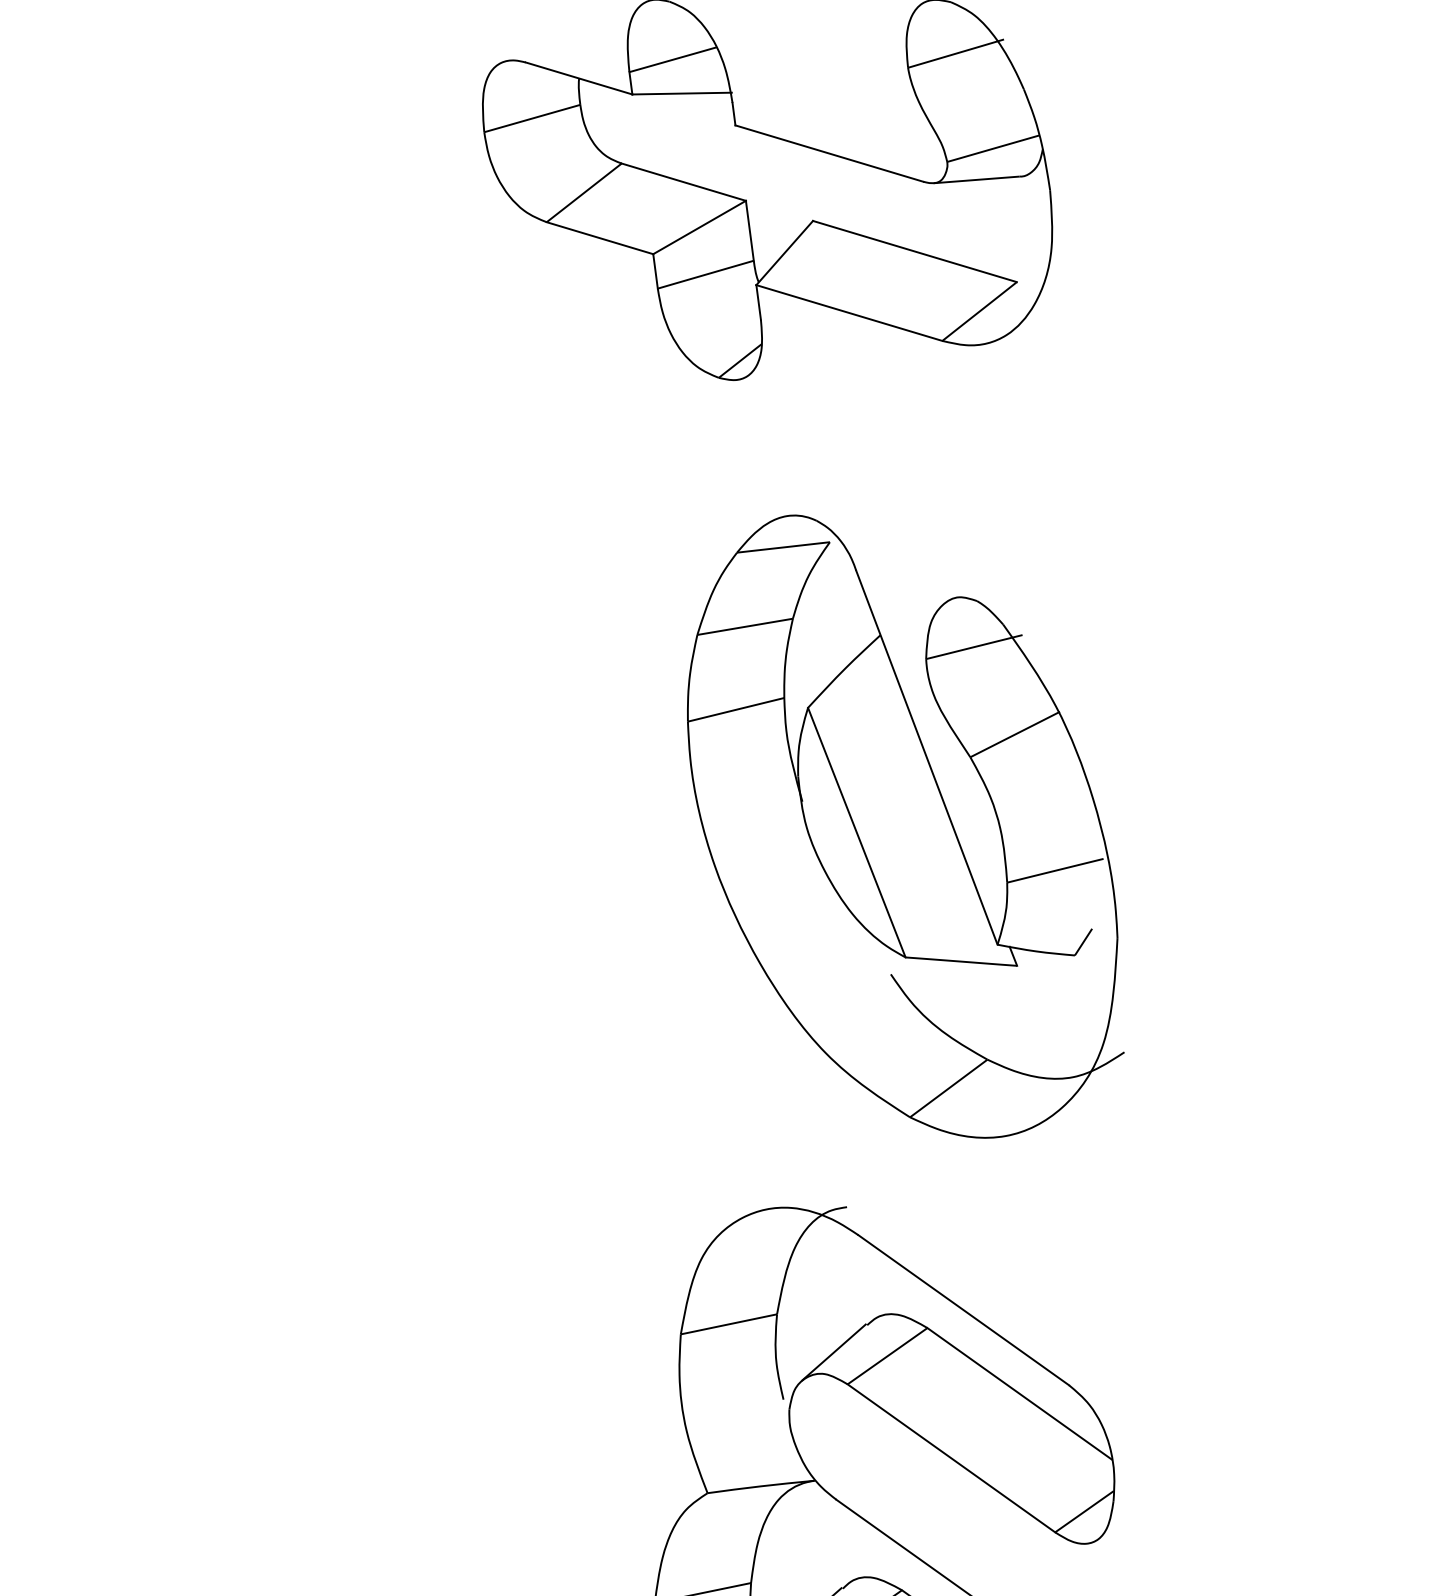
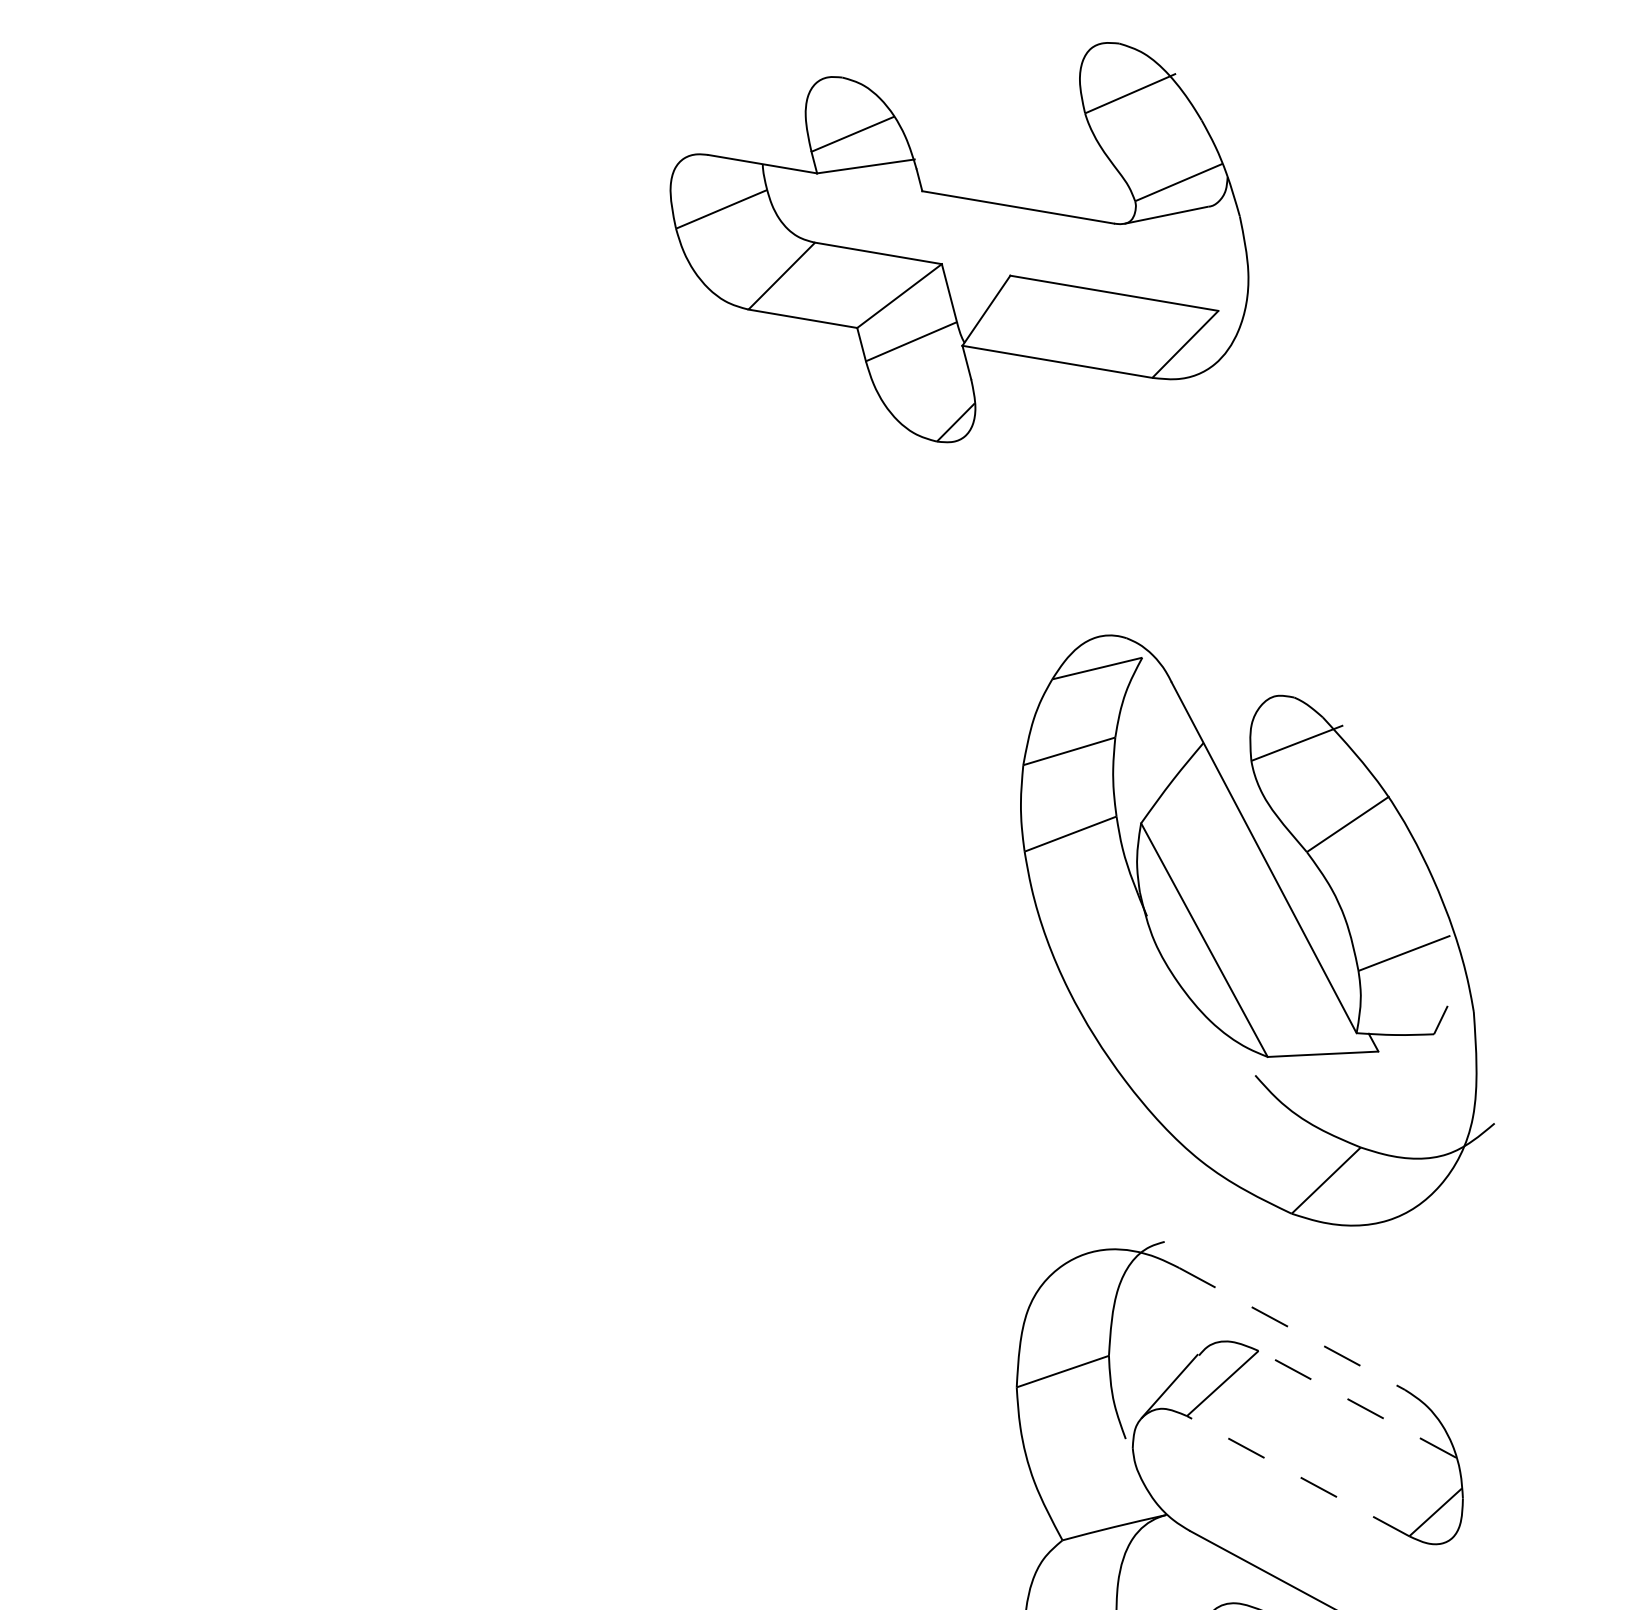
part: (911, 829) -> (1257, 930), moved
line: (964, 1310) -> (1292, 1329), solid -> dashed
line: (1018, 1393) -> (1356, 1404), solid -> dashed
line: (950, 1457) -> (1297, 1475), solid -> dashed

